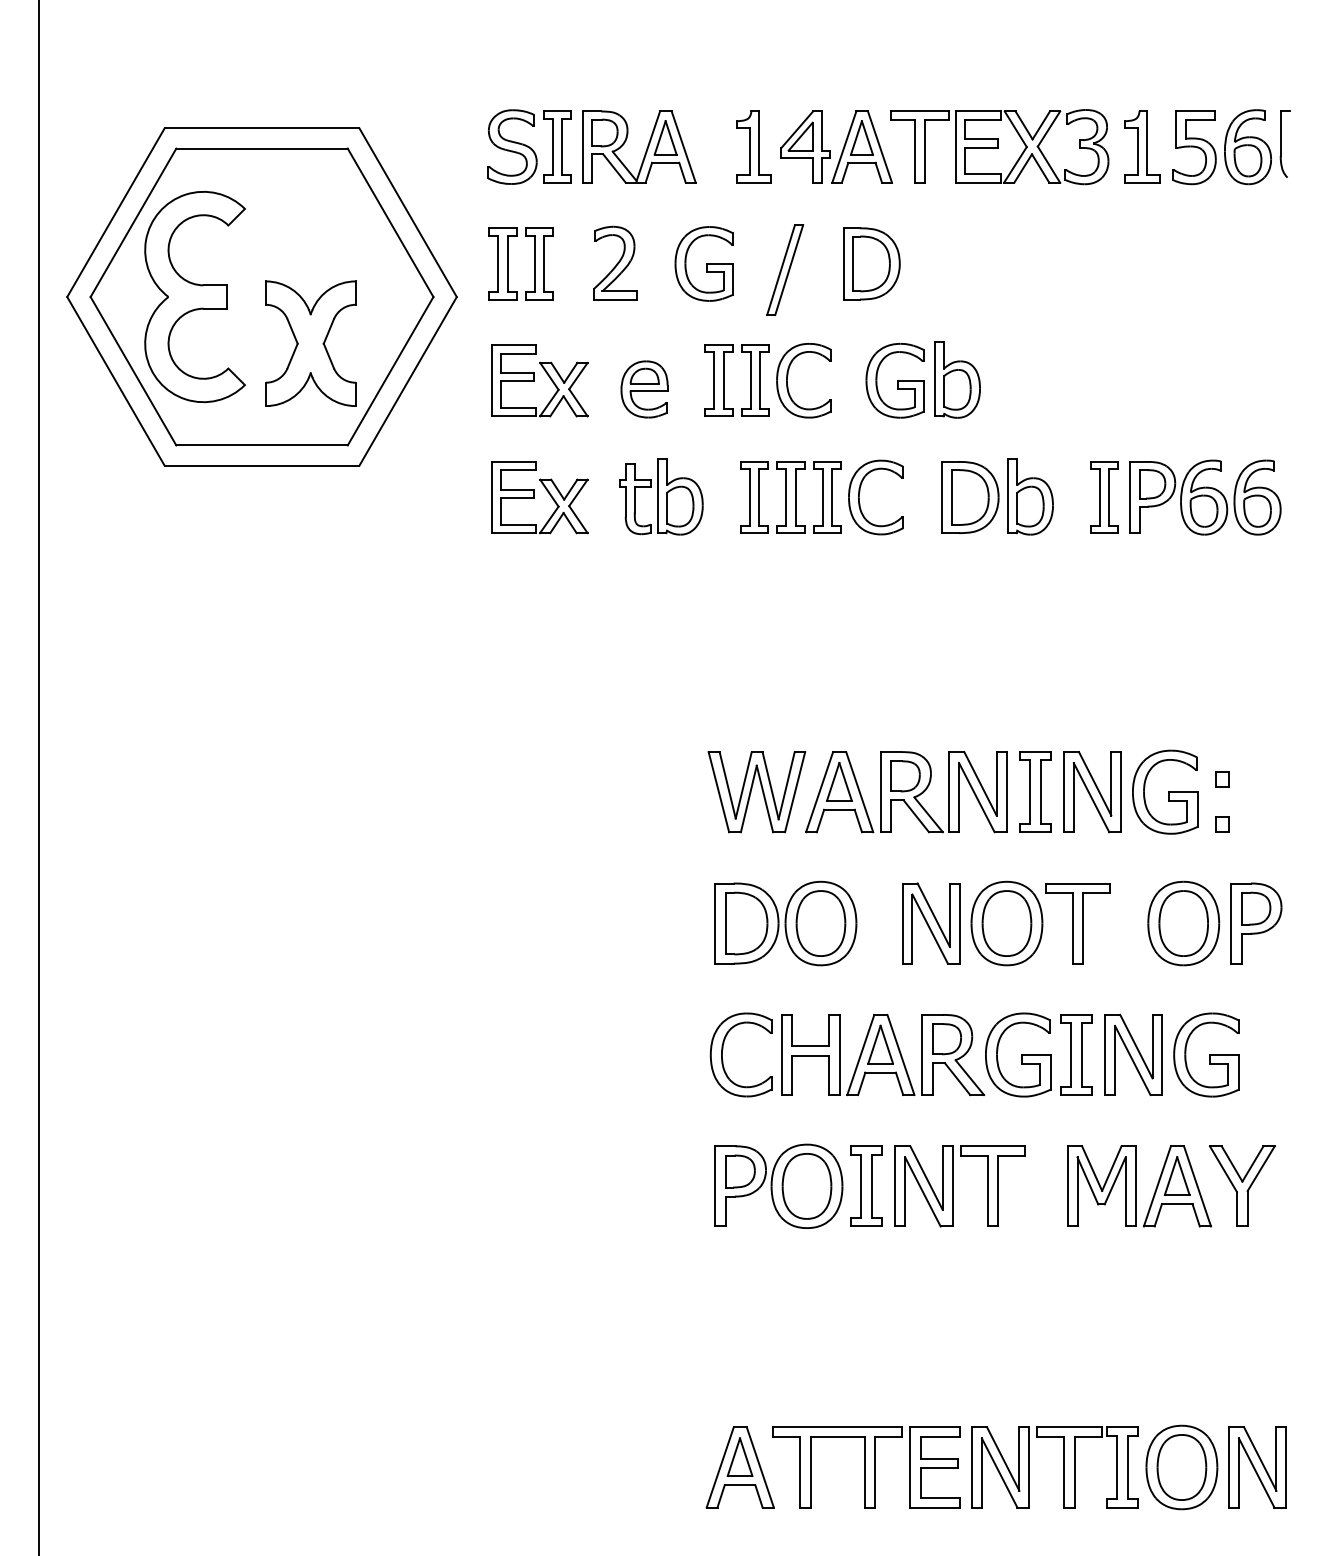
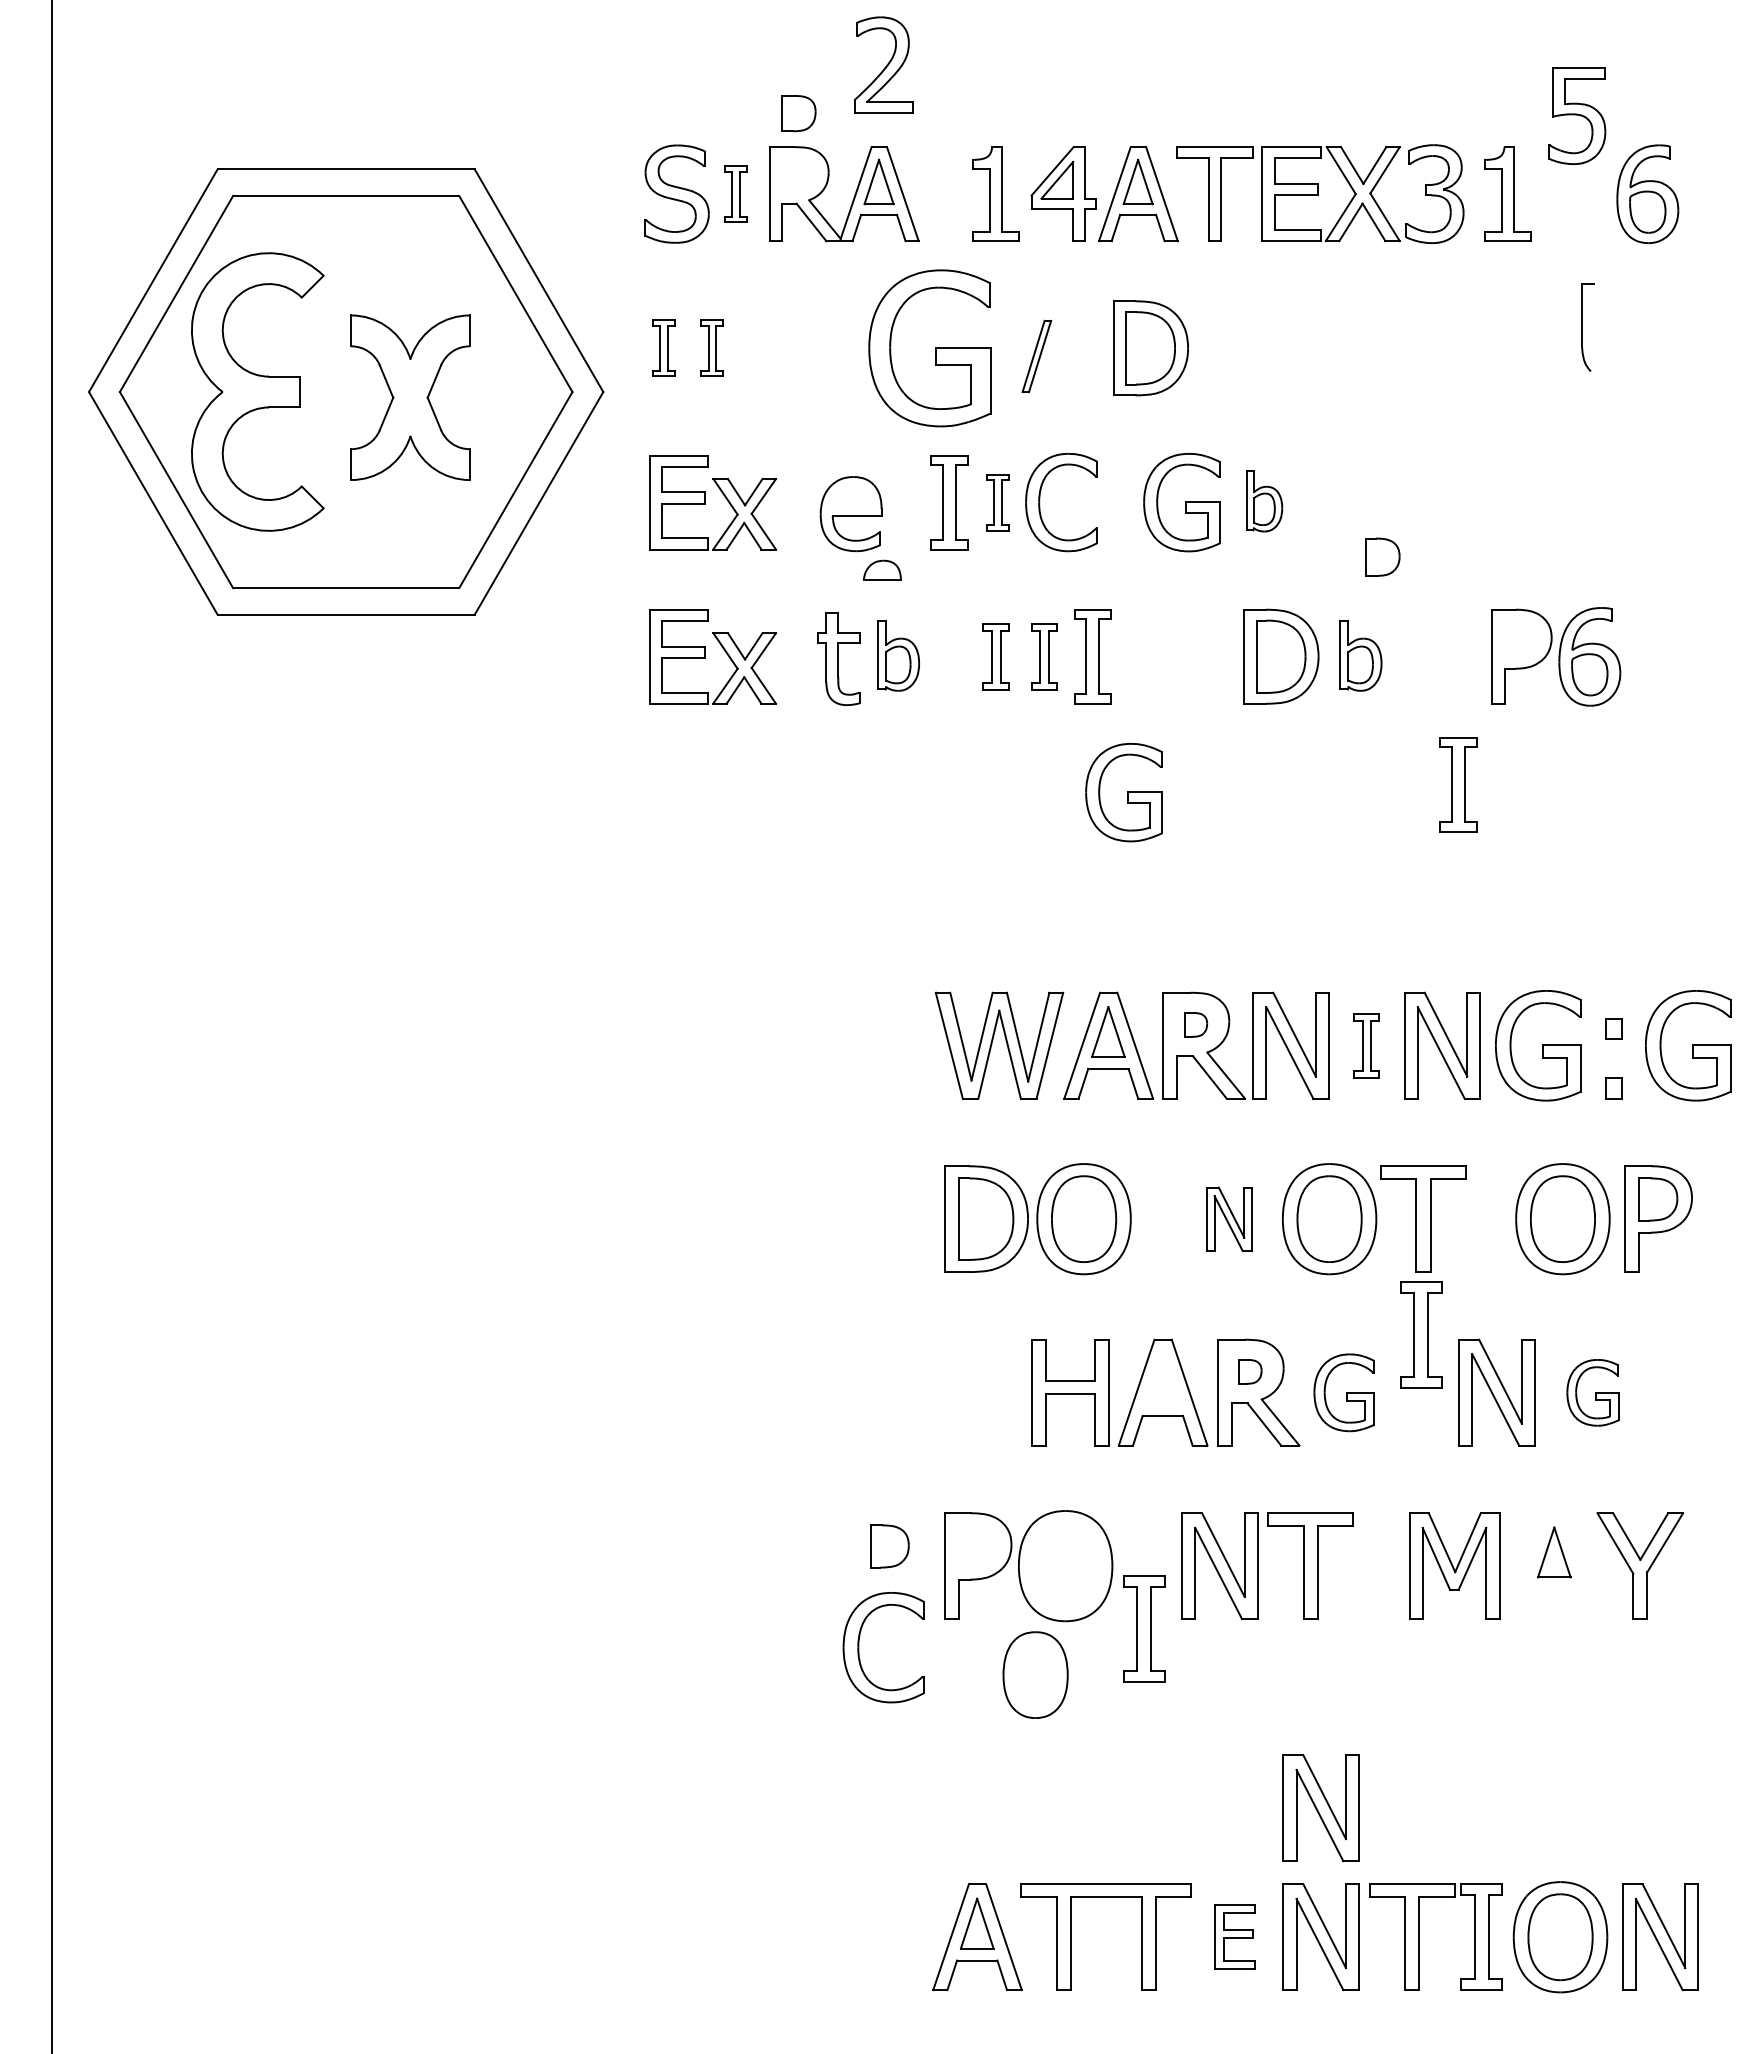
part: (604, 132) -> (798, 113), moved
part: (1284, 144) -> (1587, 327), moved
part: (556, 146) -> (735, 193), size x0.6
part: (1194, 147) -> (1577, 115), moved
part: (615, 262) -> (883, 64), moved
part: (502, 263) -> (663, 347), size x0.6
part: (539, 263) -> (712, 347), size x0.6
part: (703, 264) -> (929, 348), size x1.6
part: (784, 270) -> (1036, 356), size x0.6
part: (310, 343) -> (410, 397), moved
part: (644, 375) -> (882, 569), moved
part: (957, 379) -> (1264, 501), size x0.6
part: (755, 380) -> (997, 502), size x0.6
part: (1152, 483) -> (1382, 556), moved
part: (859, 494) -> (1135, 652), removed
part: (680, 496) -> (898, 655), size x0.7
part: (1030, 496) -> (1360, 655), size x0.7
part: (753, 497) -> (995, 656), size x0.7
part: (791, 497) -> (1044, 656), size x0.7
part: (1104, 497) -> (1458, 784), moved
part: (1257, 497) -> (1660, 656), removed
part: (850, 600) -> (1123, 792), added
part: (905, 776) -> (1195, 1024), size x0.6
part: (1034, 792) -> (1366, 1045), size x0.6
part: (1278, 792) -> (1688, 1045), added
part: (931, 923) -> (1229, 1219), size x0.6
part: (947, 1038) -> (1250, 1371), size x0.6
part: (880, 1044) -> (1162, 1378), removed
part: (722, 1054) -> (859, 1647), moved
part: (1017, 1054) -> (1343, 1392), size x0.7
part: (1076, 1054) -> (1421, 1334), moved
part: (1206, 1054) -> (1592, 1392), size x0.6
part: (740, 1171) -> (889, 1546), moved
part: (806, 1185) -> (1035, 1674), moved
part: (866, 1185) -> (1144, 1628), moved
part: (1177, 1185) -> (1554, 1565), removed
part: (1000, 1369) -> (1320, 1808), added
part: (934, 1466) -> (1234, 1936), size x0.6

